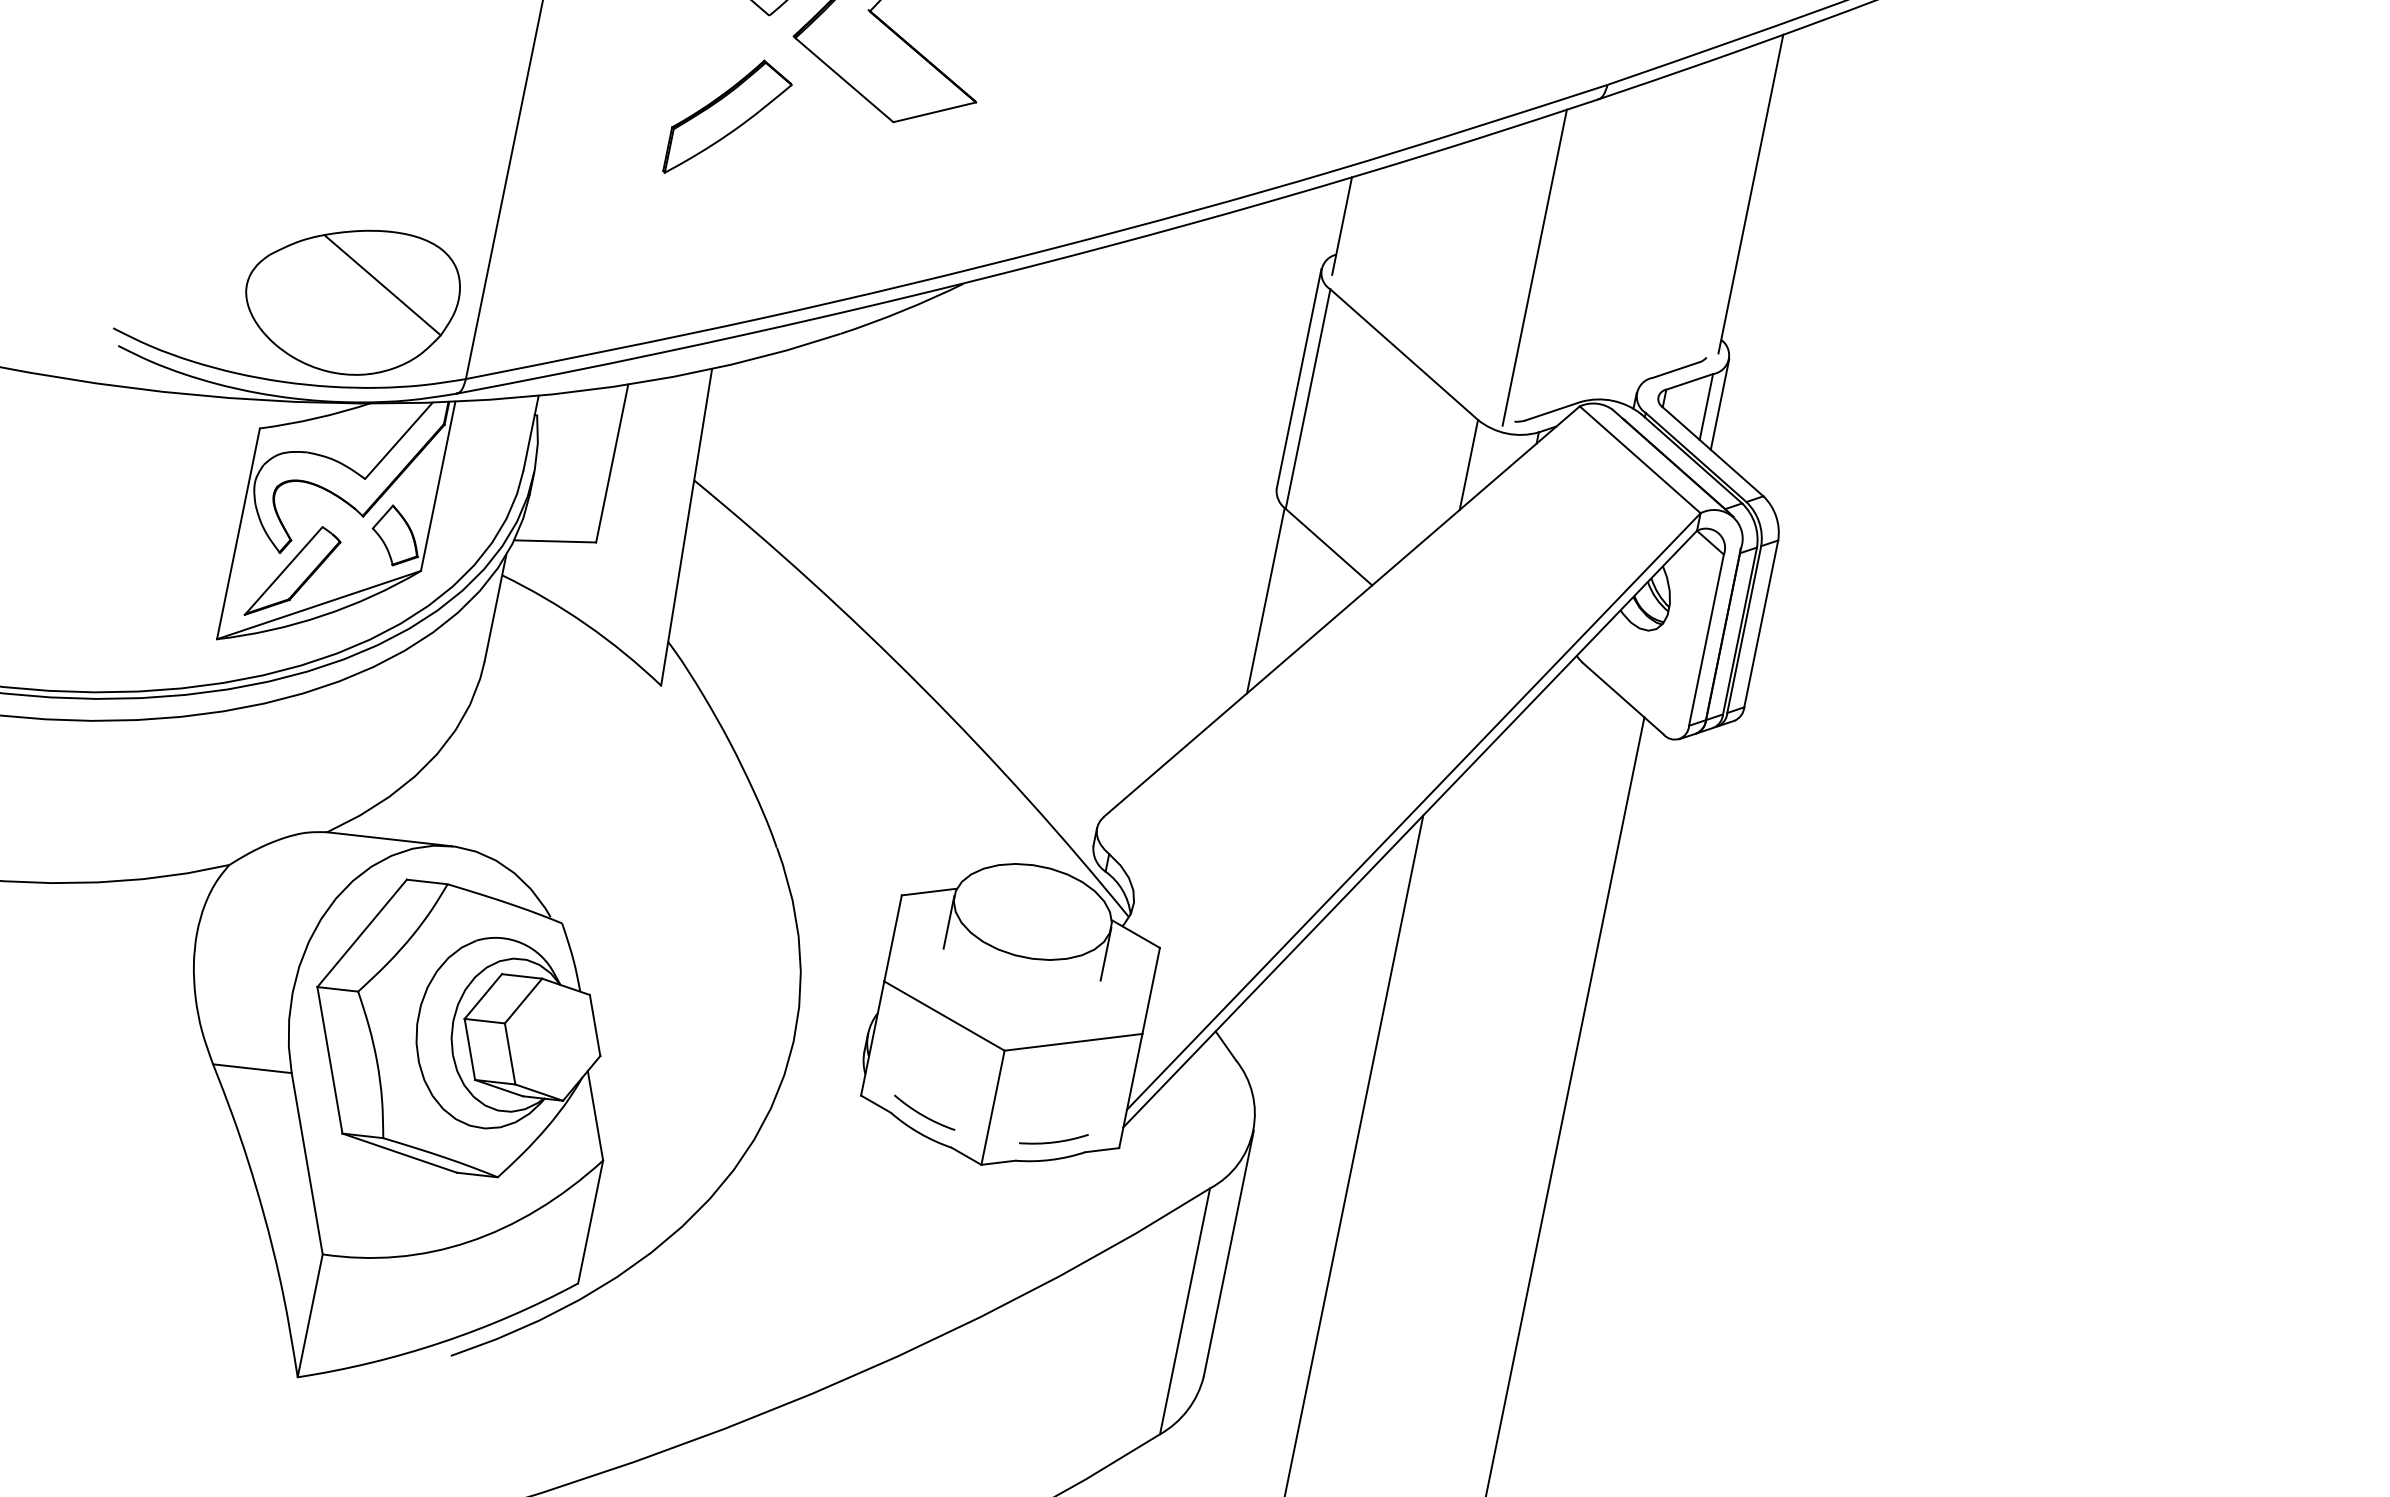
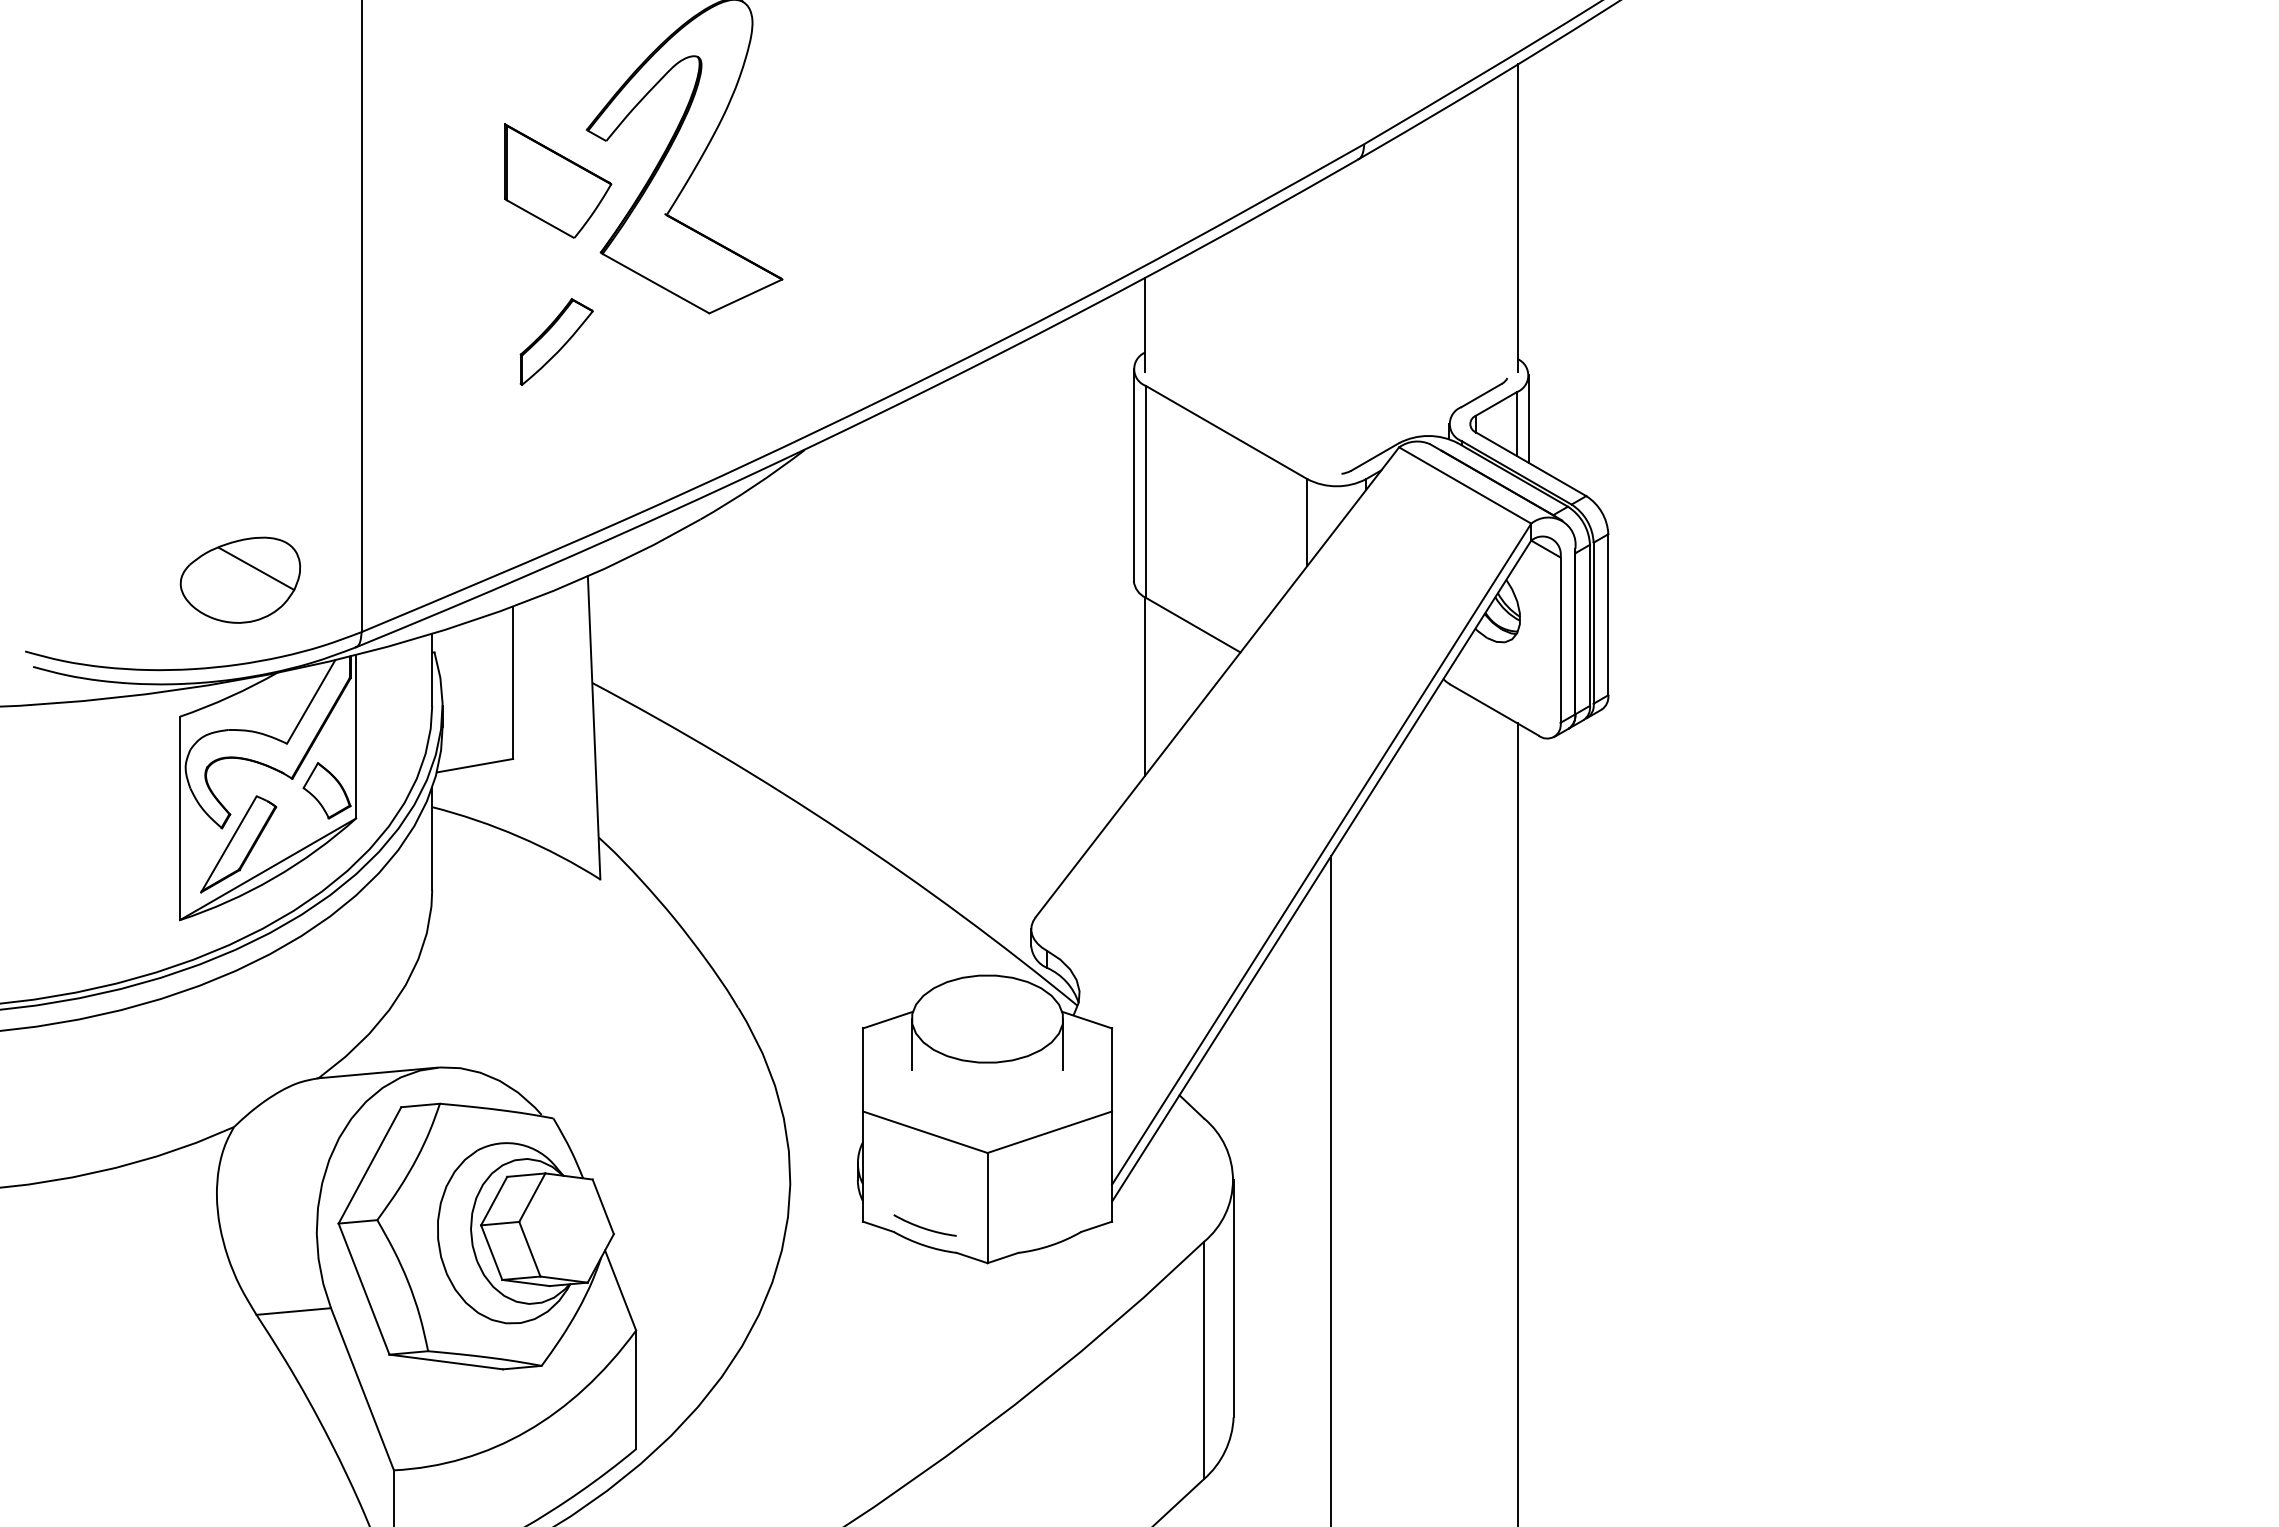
part: (729, 119) -> (556, 341), size x0.7
line: (1535, 266) -> (1331, 326), removed
part: (351, 300) -> (240, 580), size x0.6
arc: (1054, 1141) -> (1050, 1227), removed

